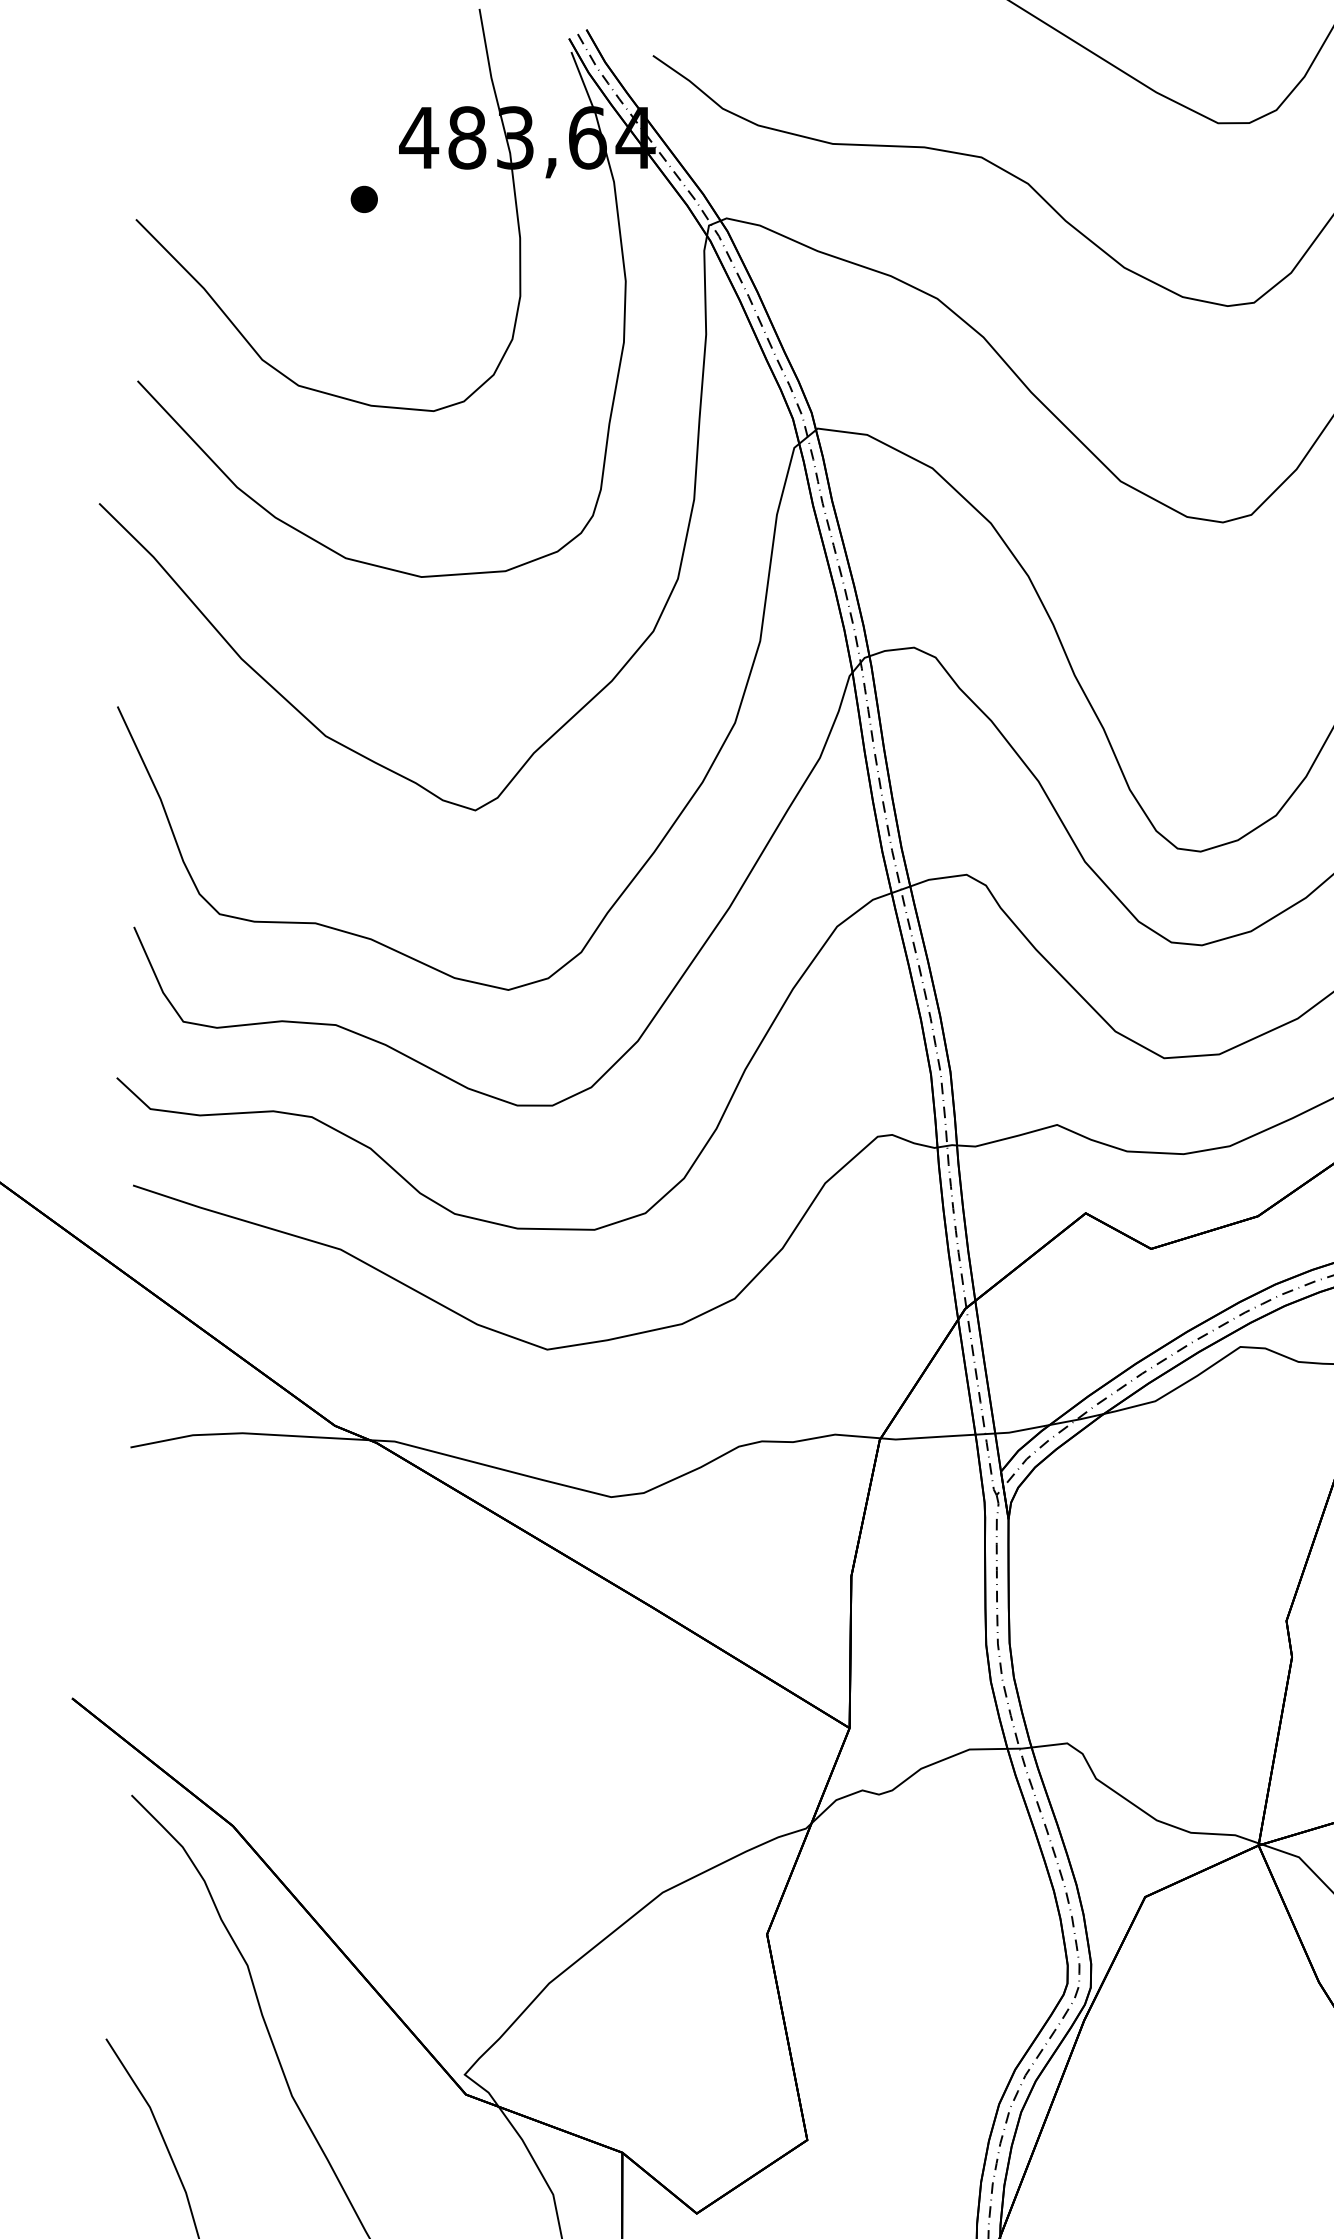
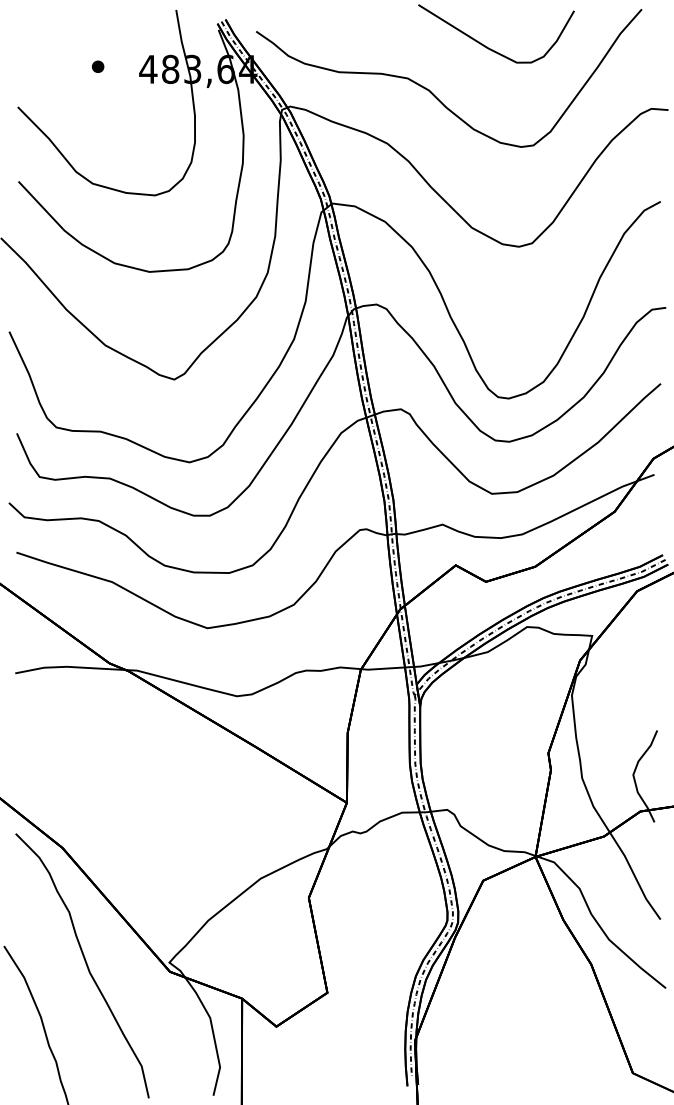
part: (365, 198) -> (98, 66), moved

